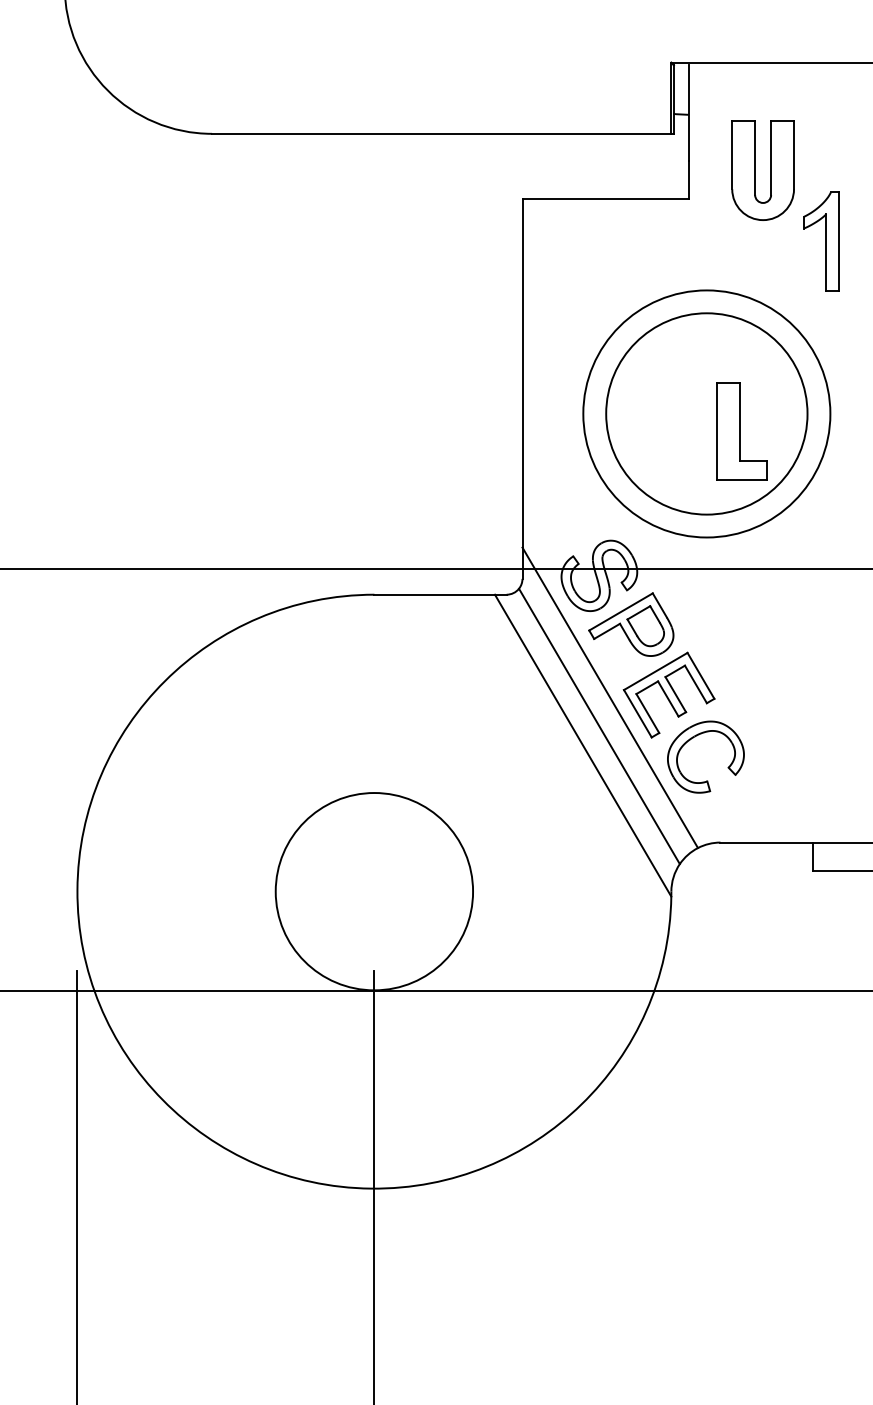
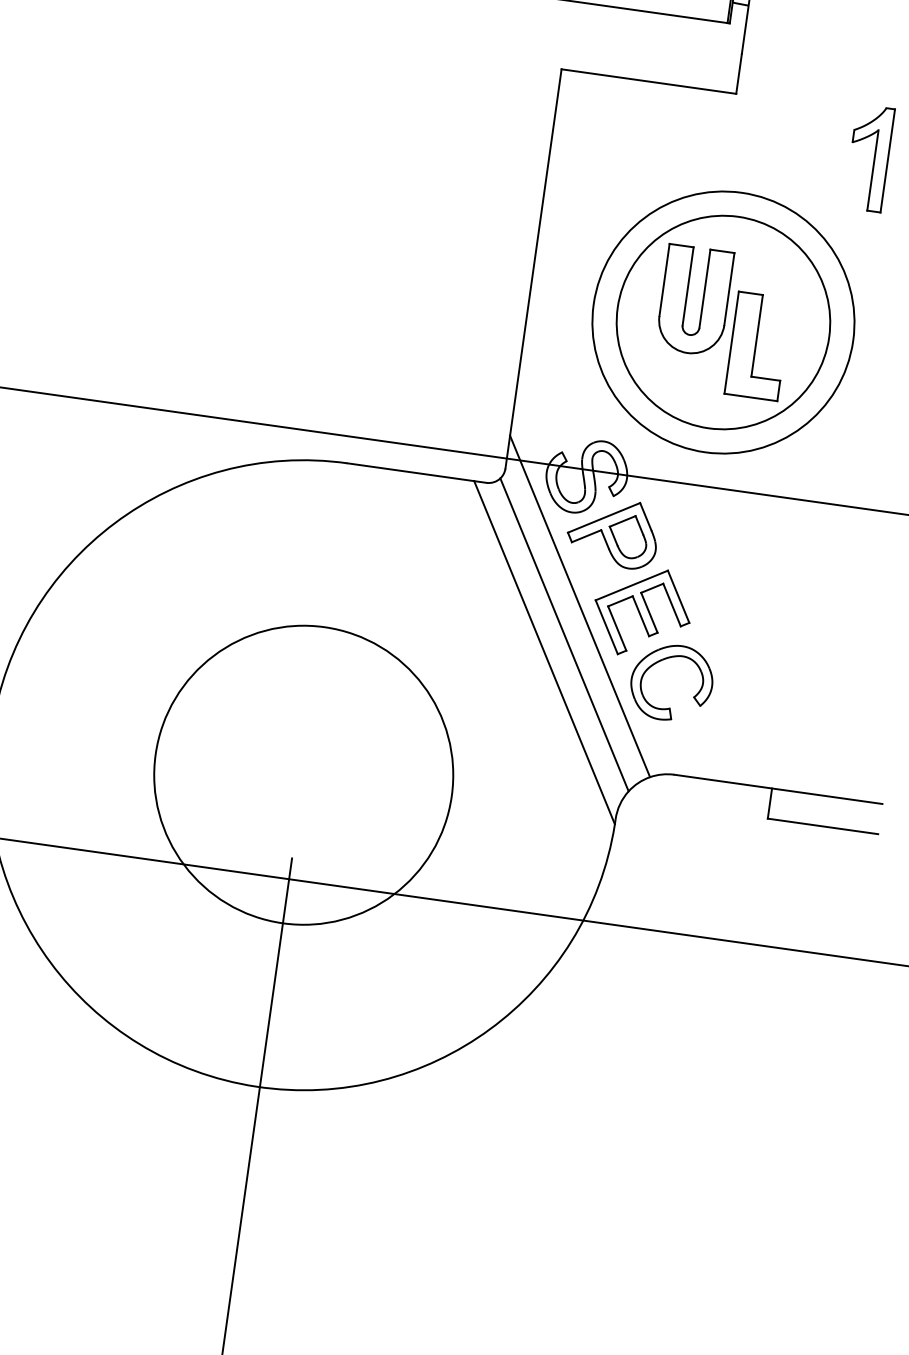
part: (755, 170) -> (686, 299), moved
circle: (374, 891) -> (303, 775), size x1.43

